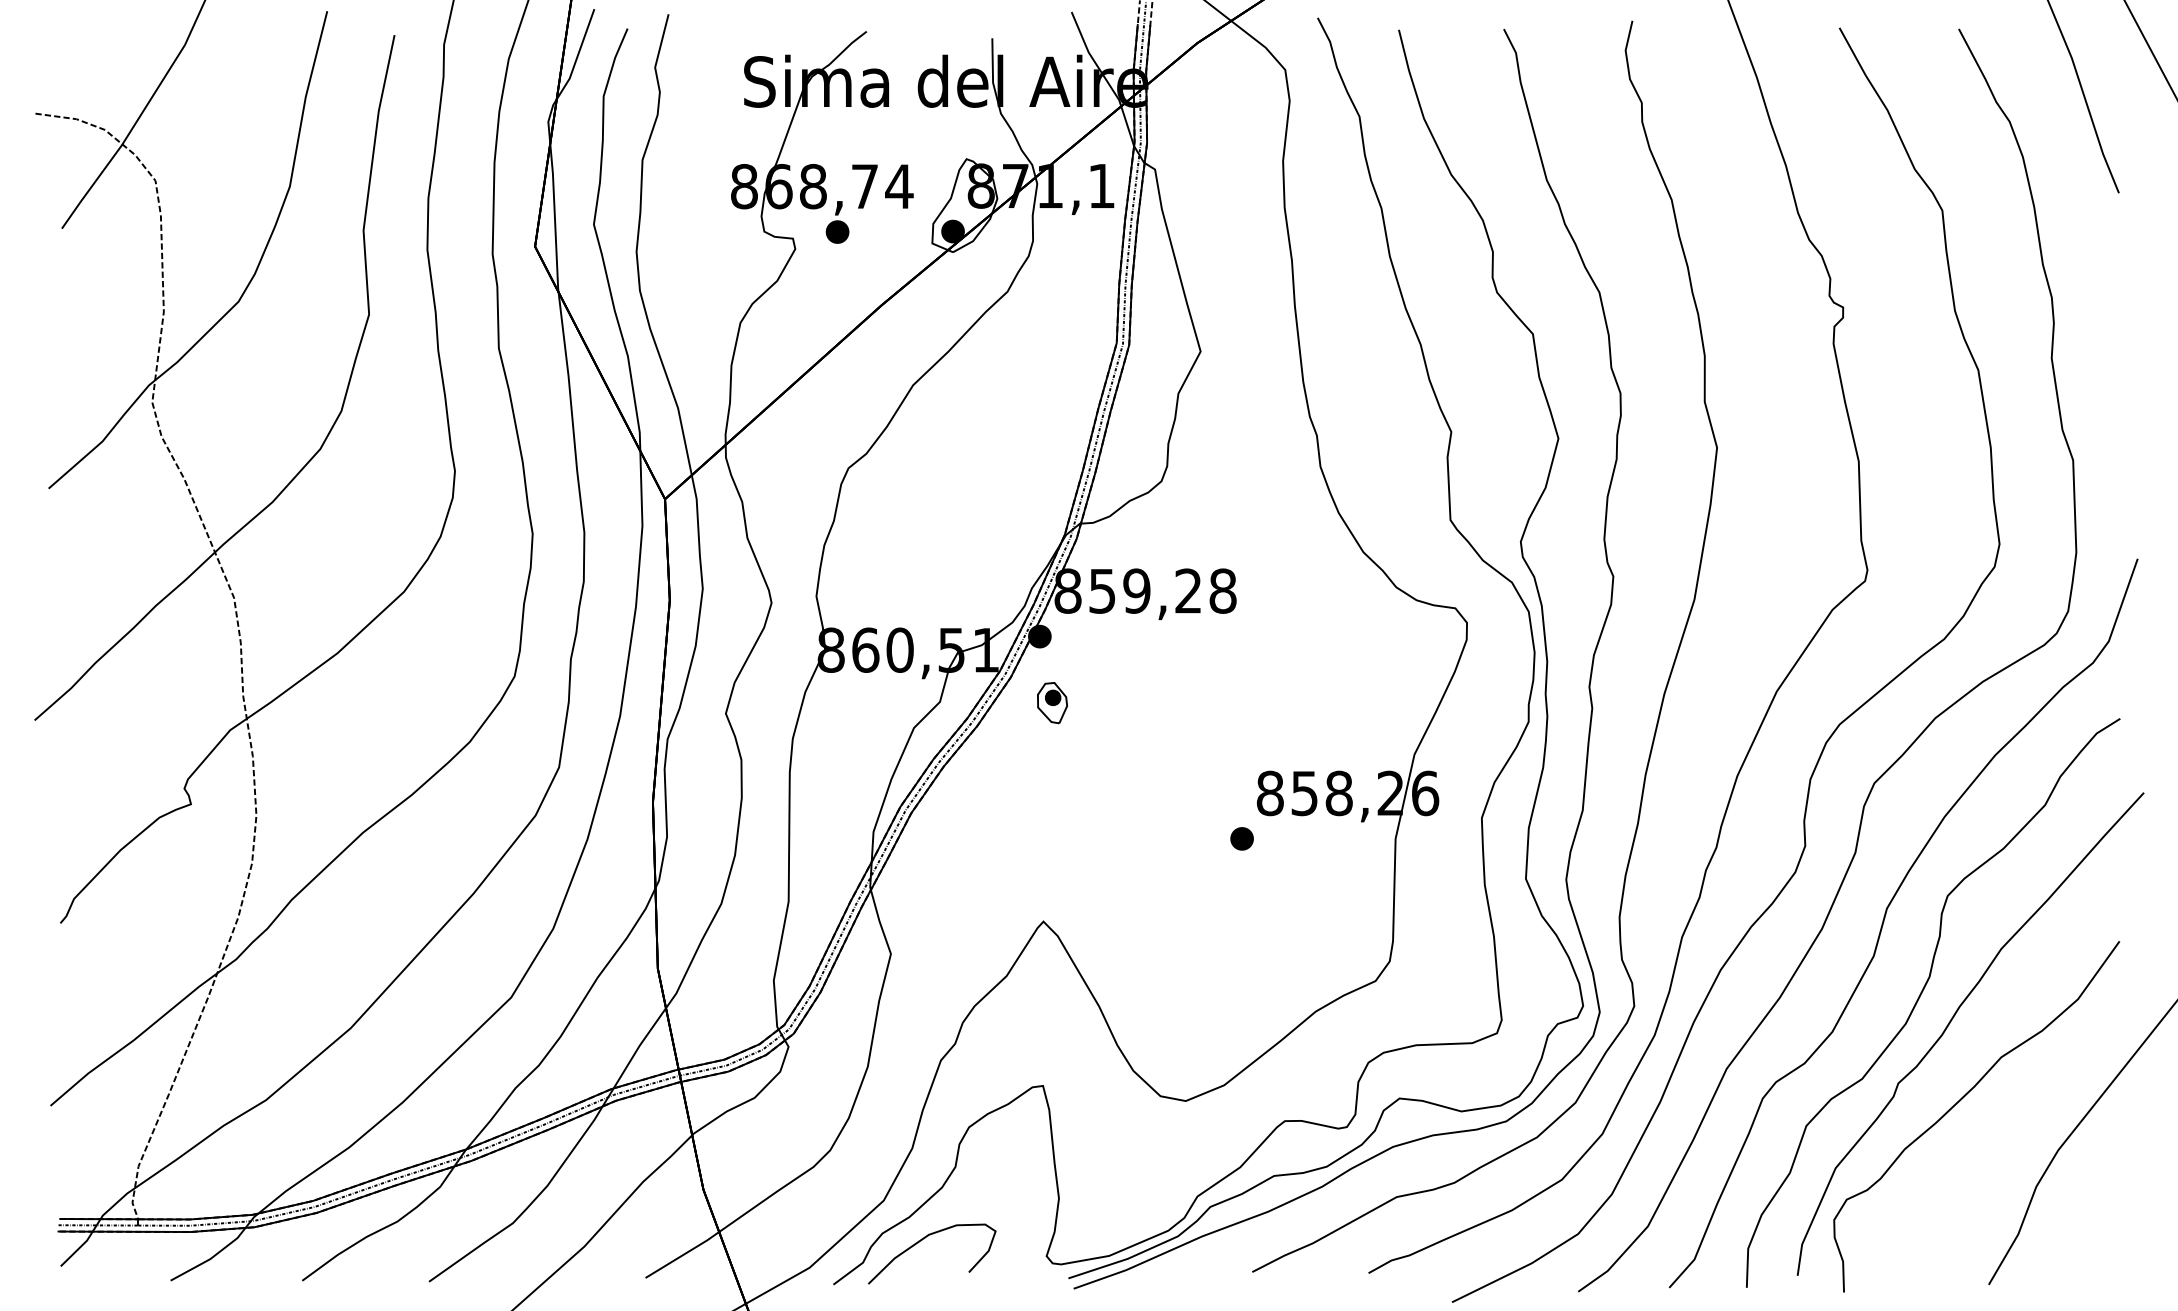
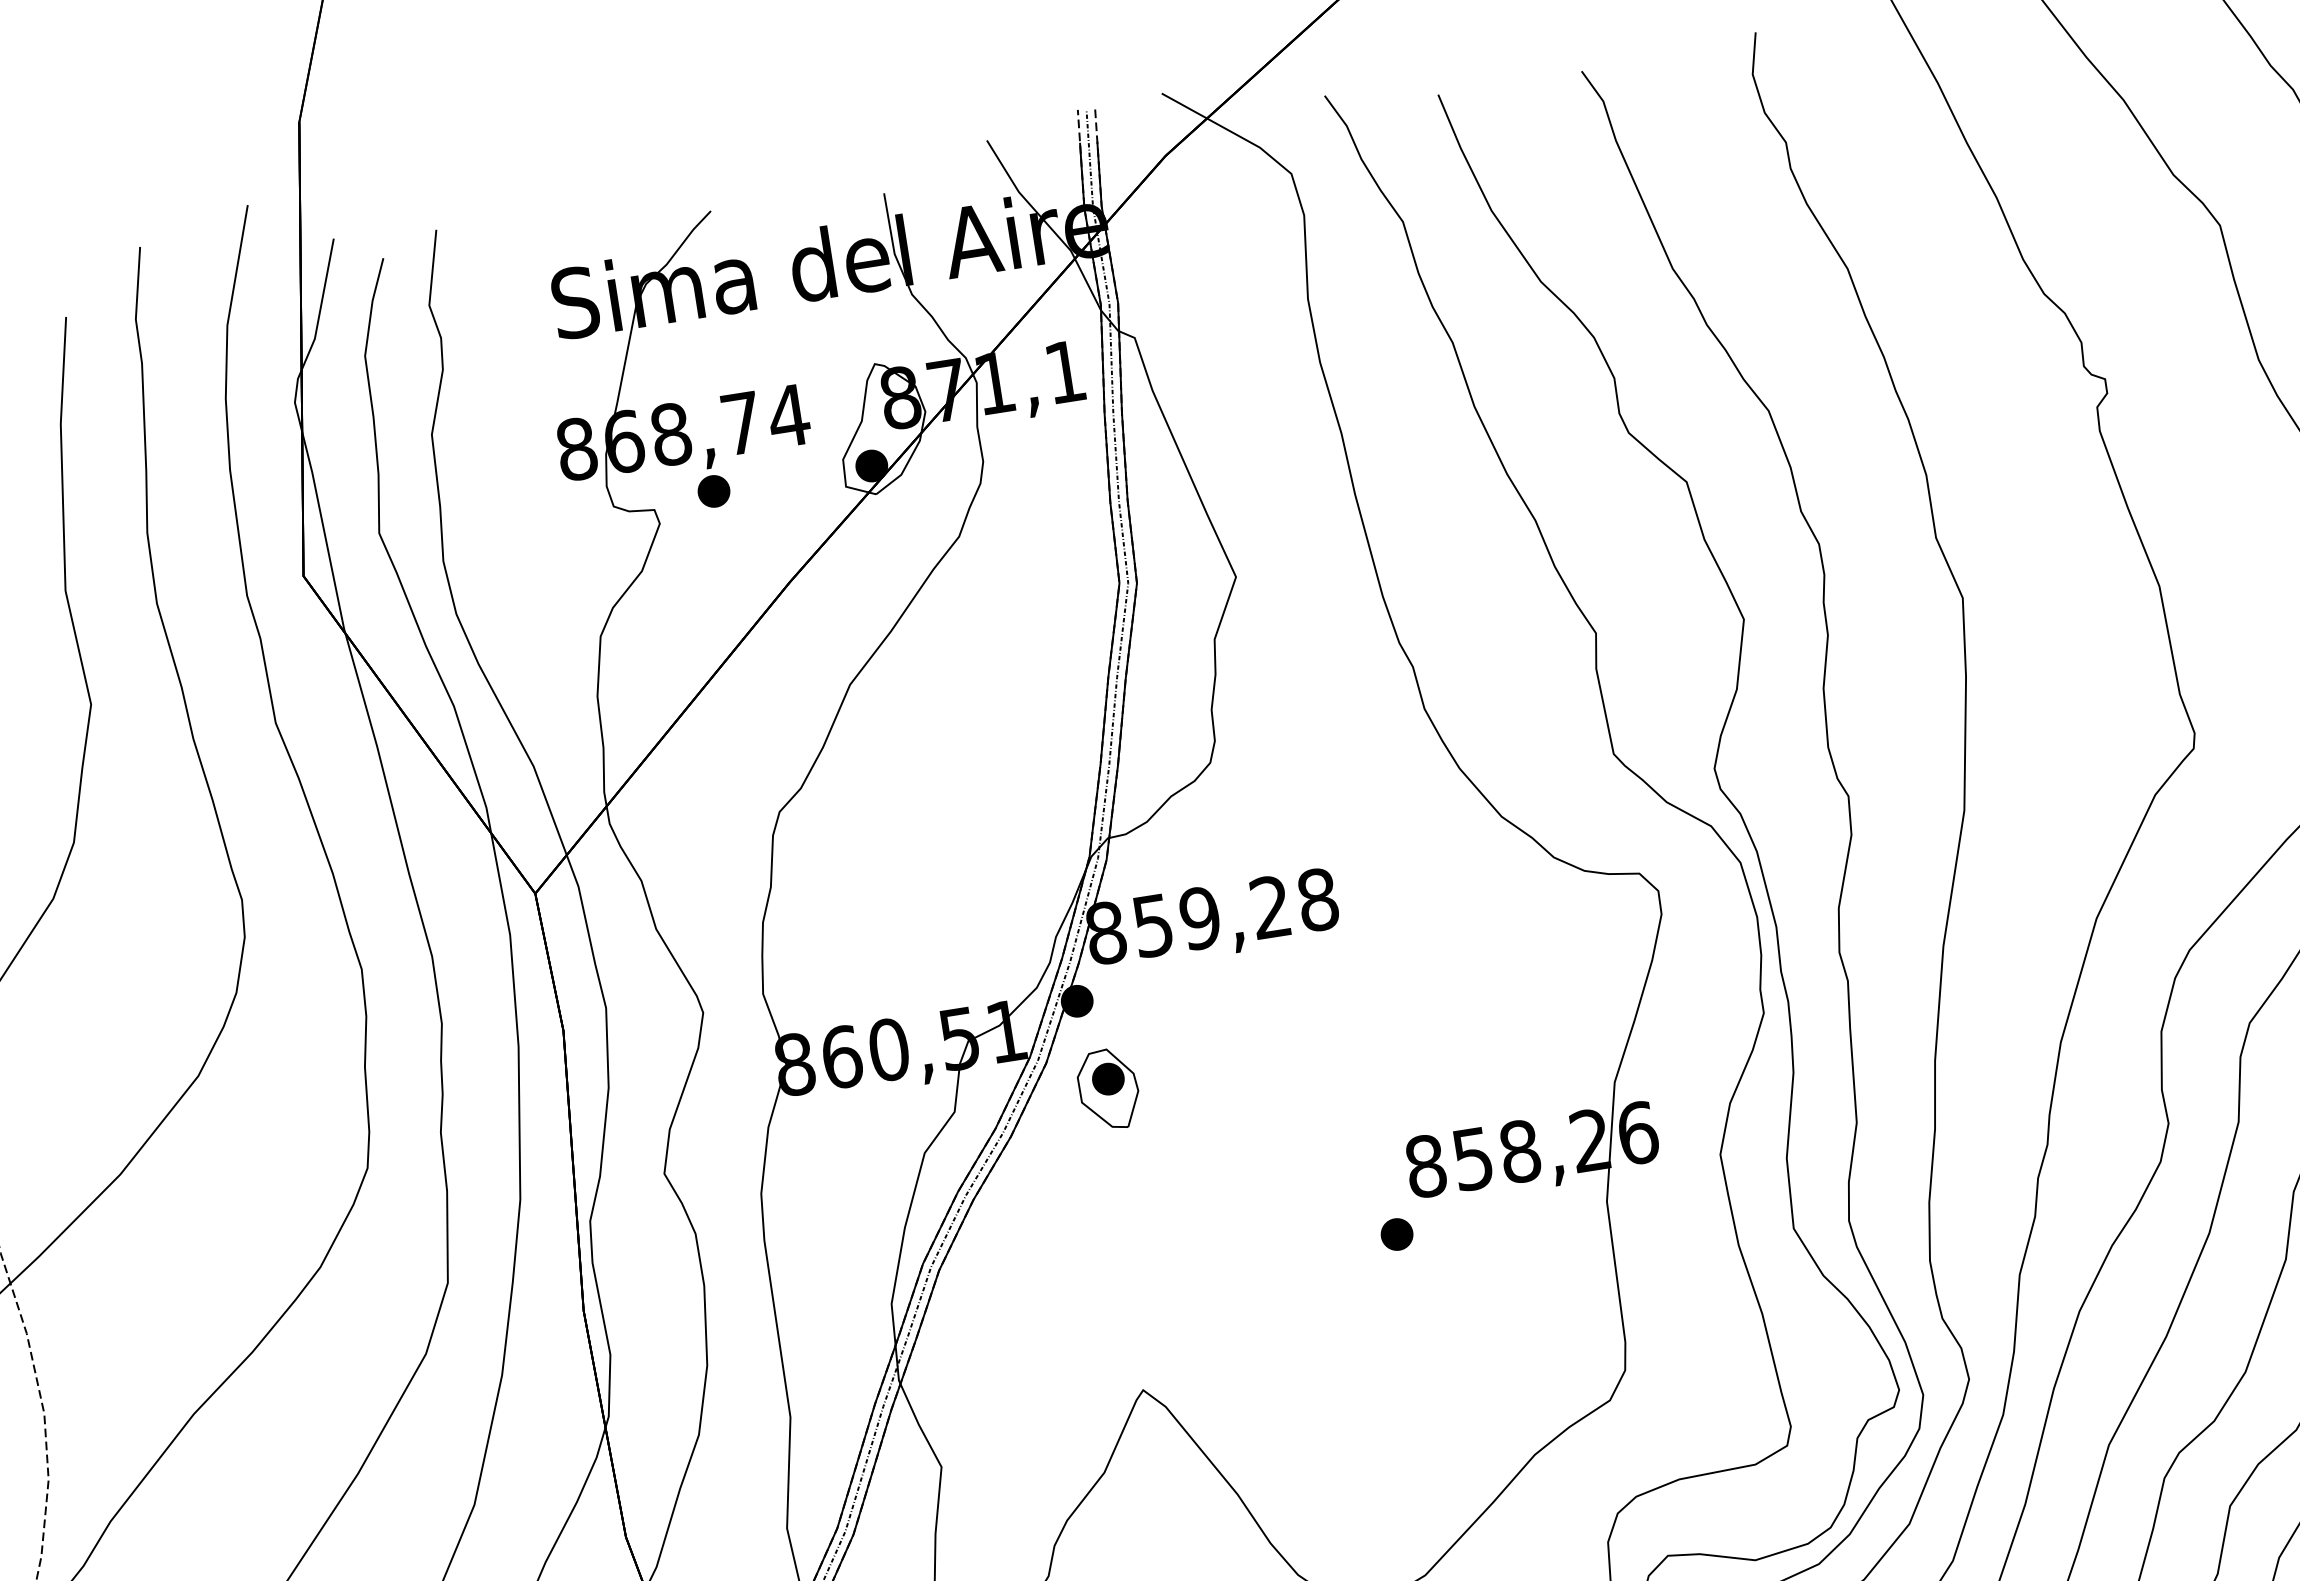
part: (1052, 702) -> (1108, 1088), size x1.43

